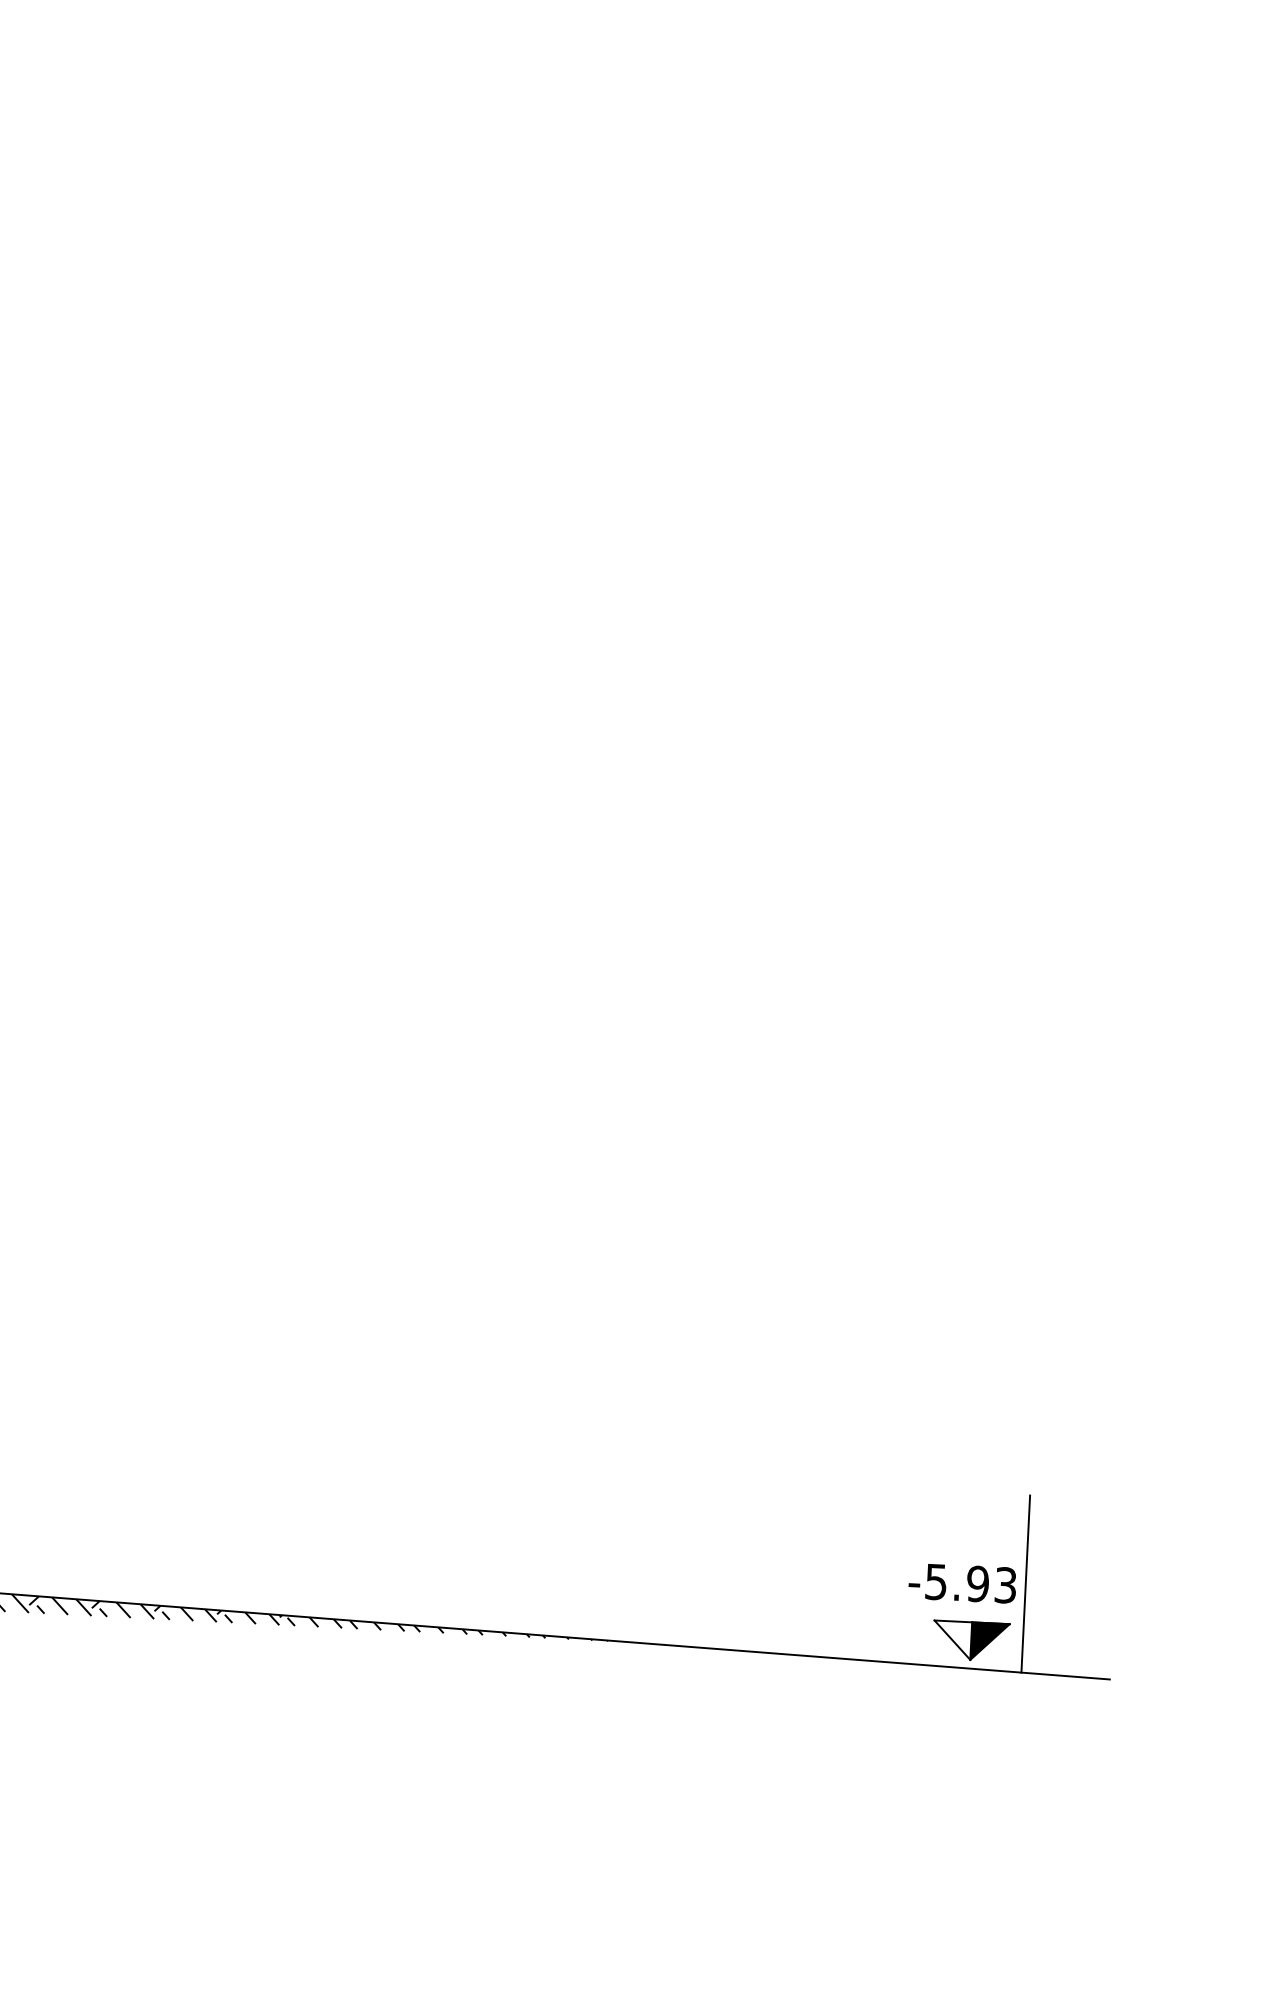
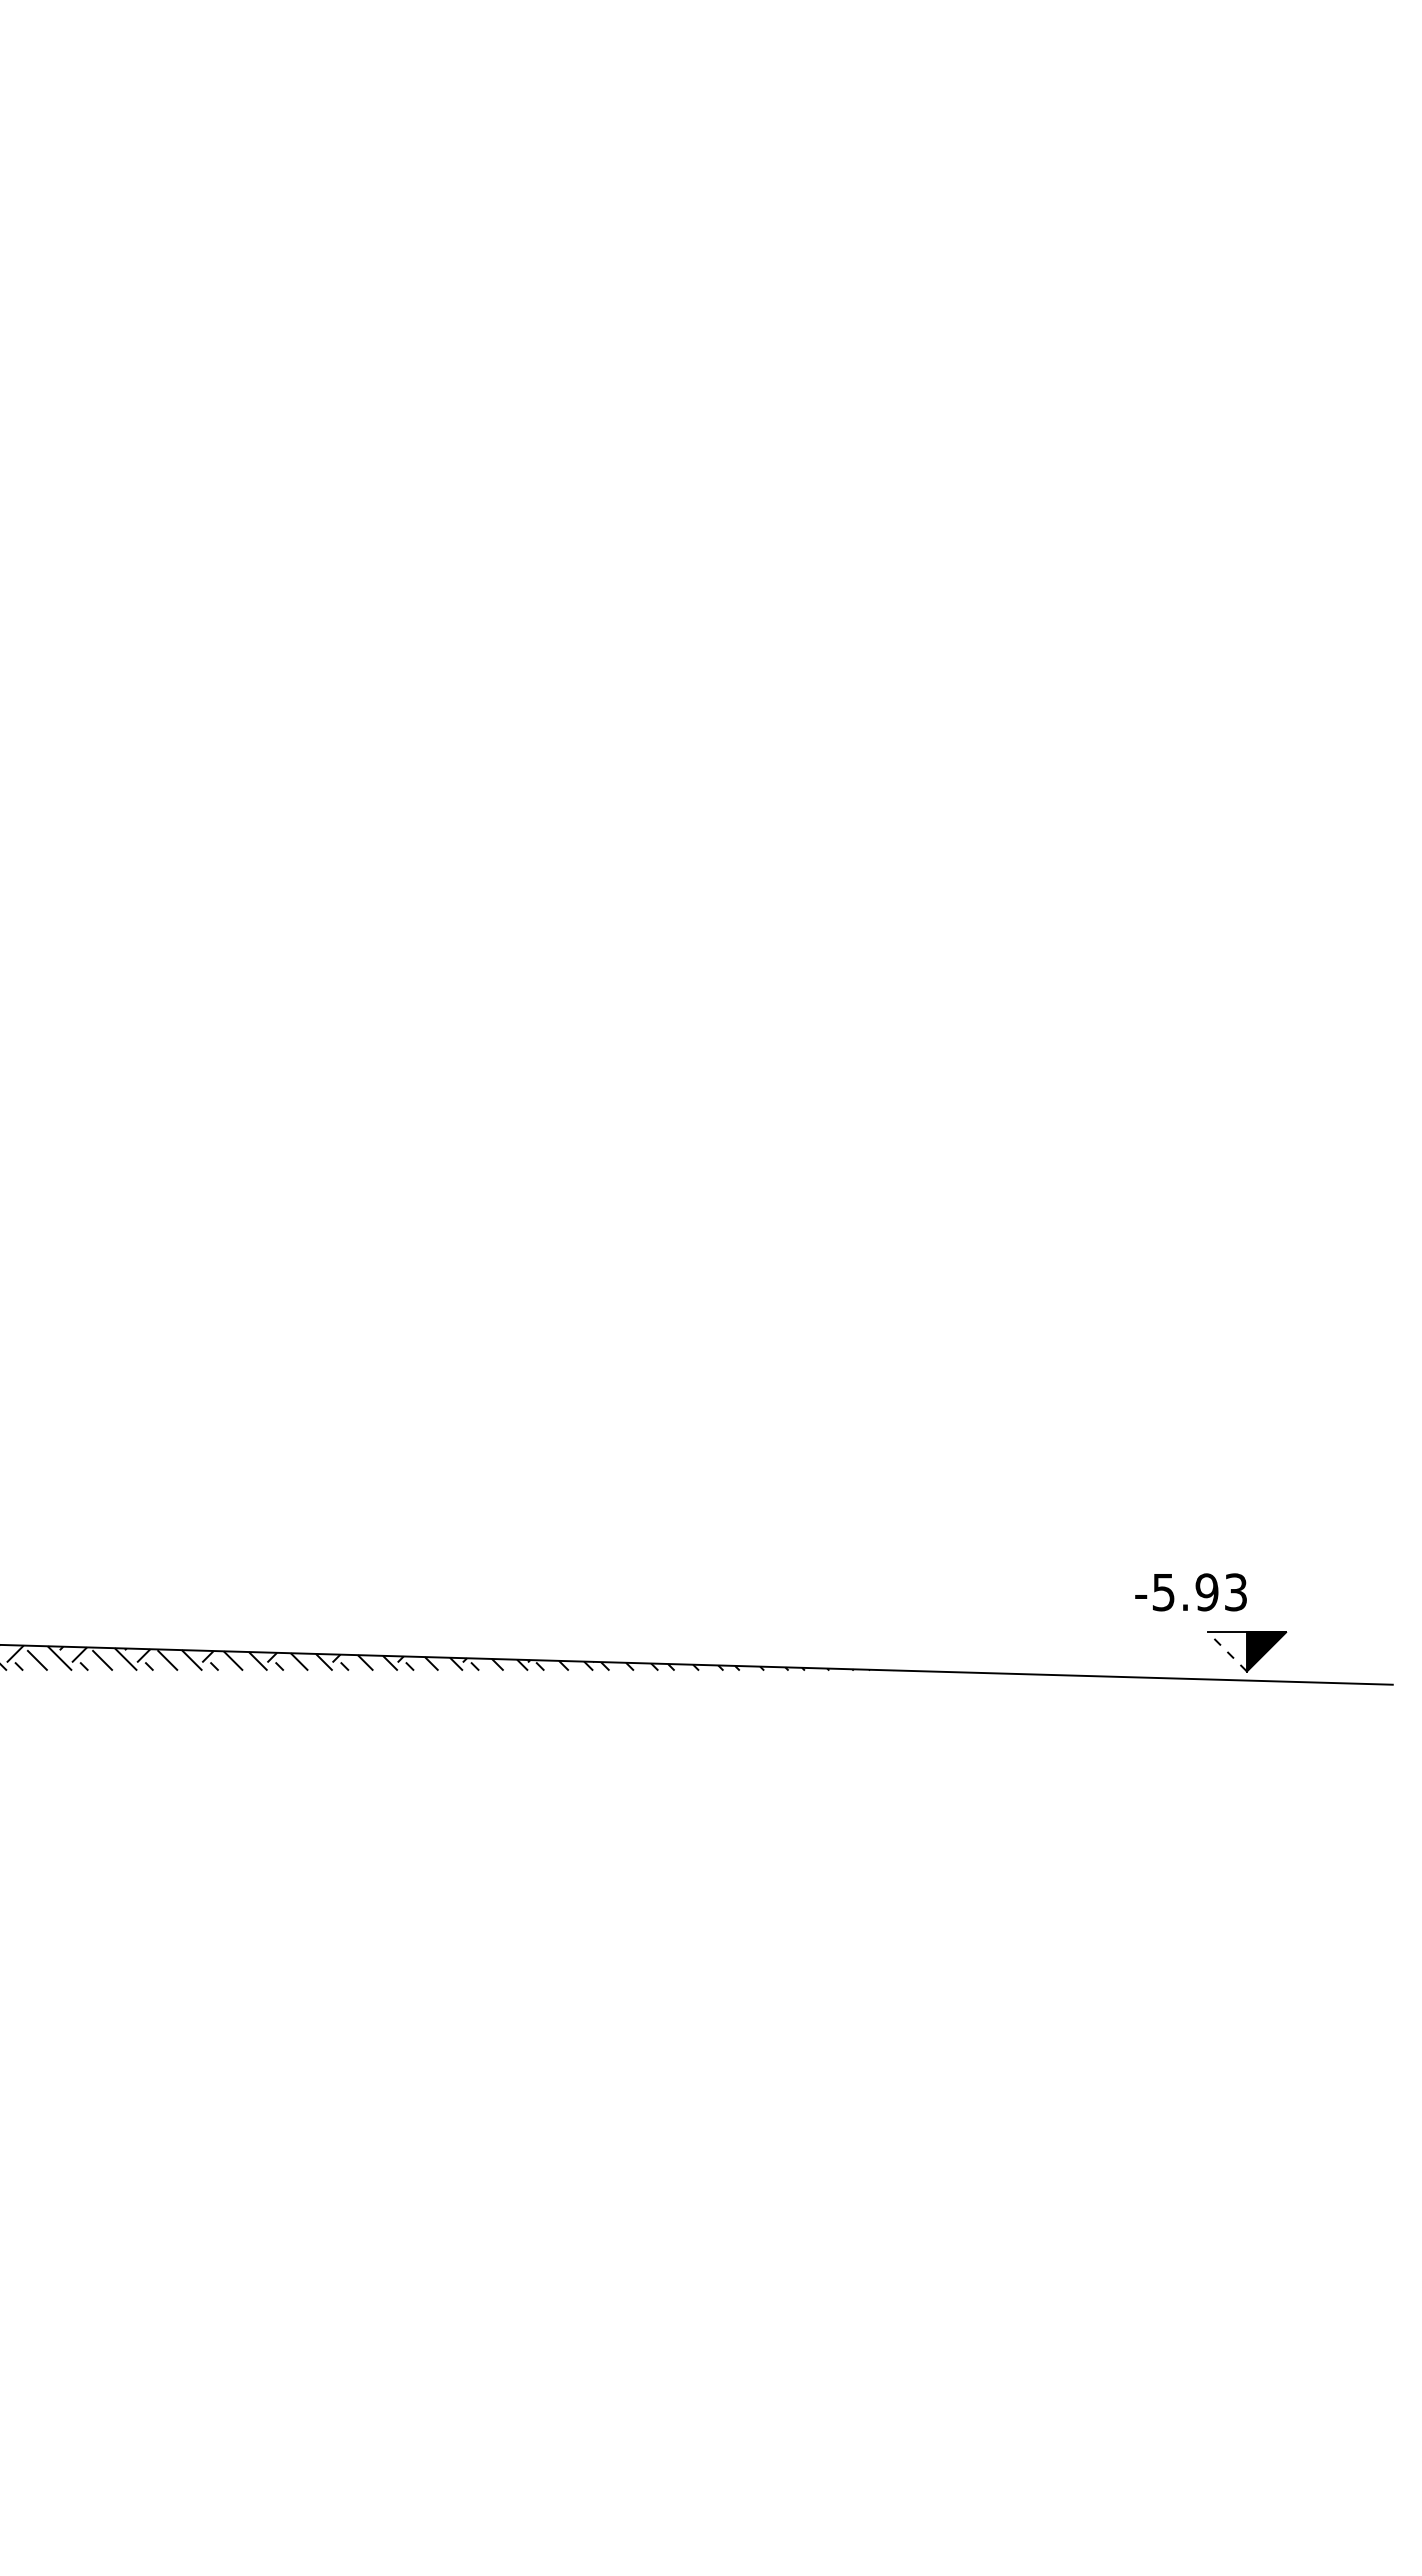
text: (962, 1583) -> (1190, 1592), moved
line: (1025, 1583) -> (1300, 1589), removed
line: (952, 1639) -> (1227, 1651), solid -> dashed

